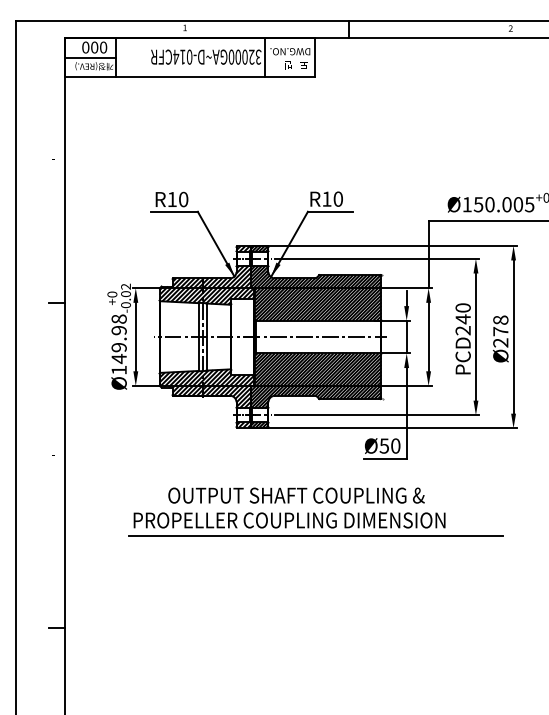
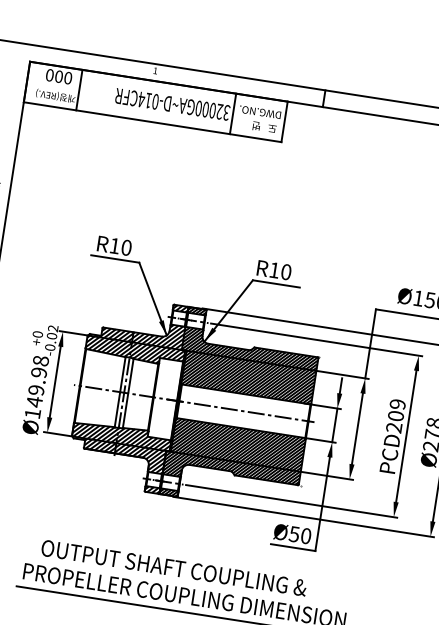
line: (90, 57) -> (53, 86), removed
text: (462, 313) -> (396, 409), PCD240 -> PCD209
text: (296, 495) -> (174, 567), moved

